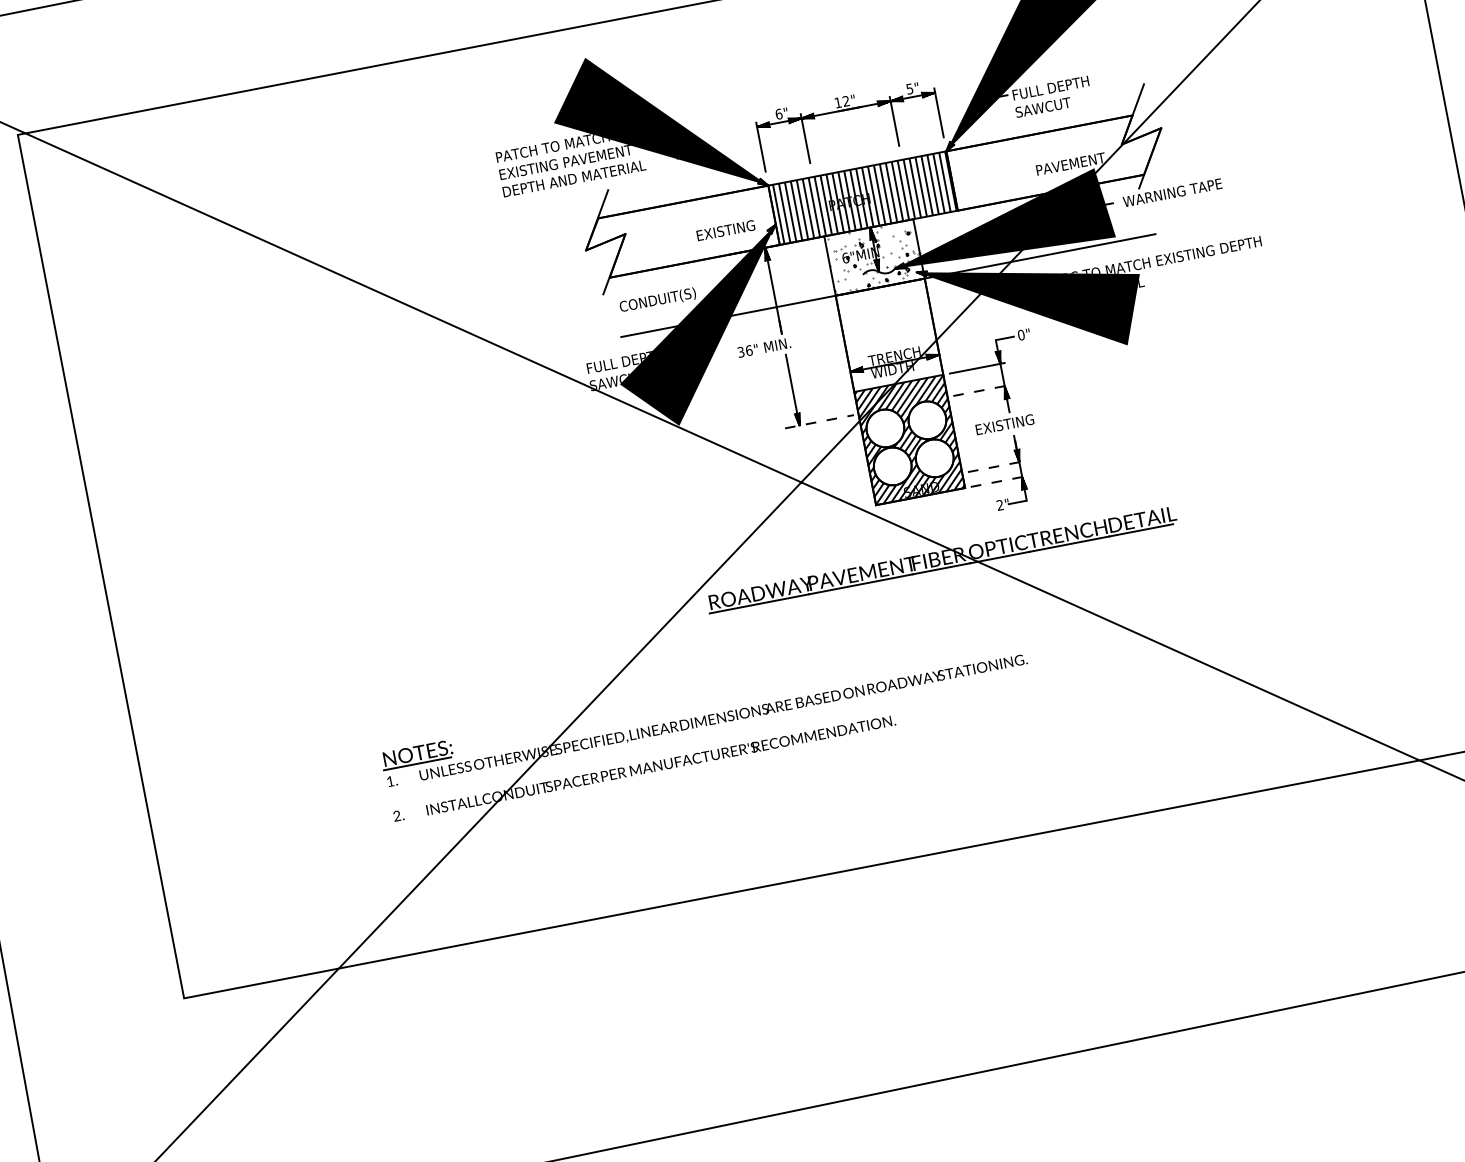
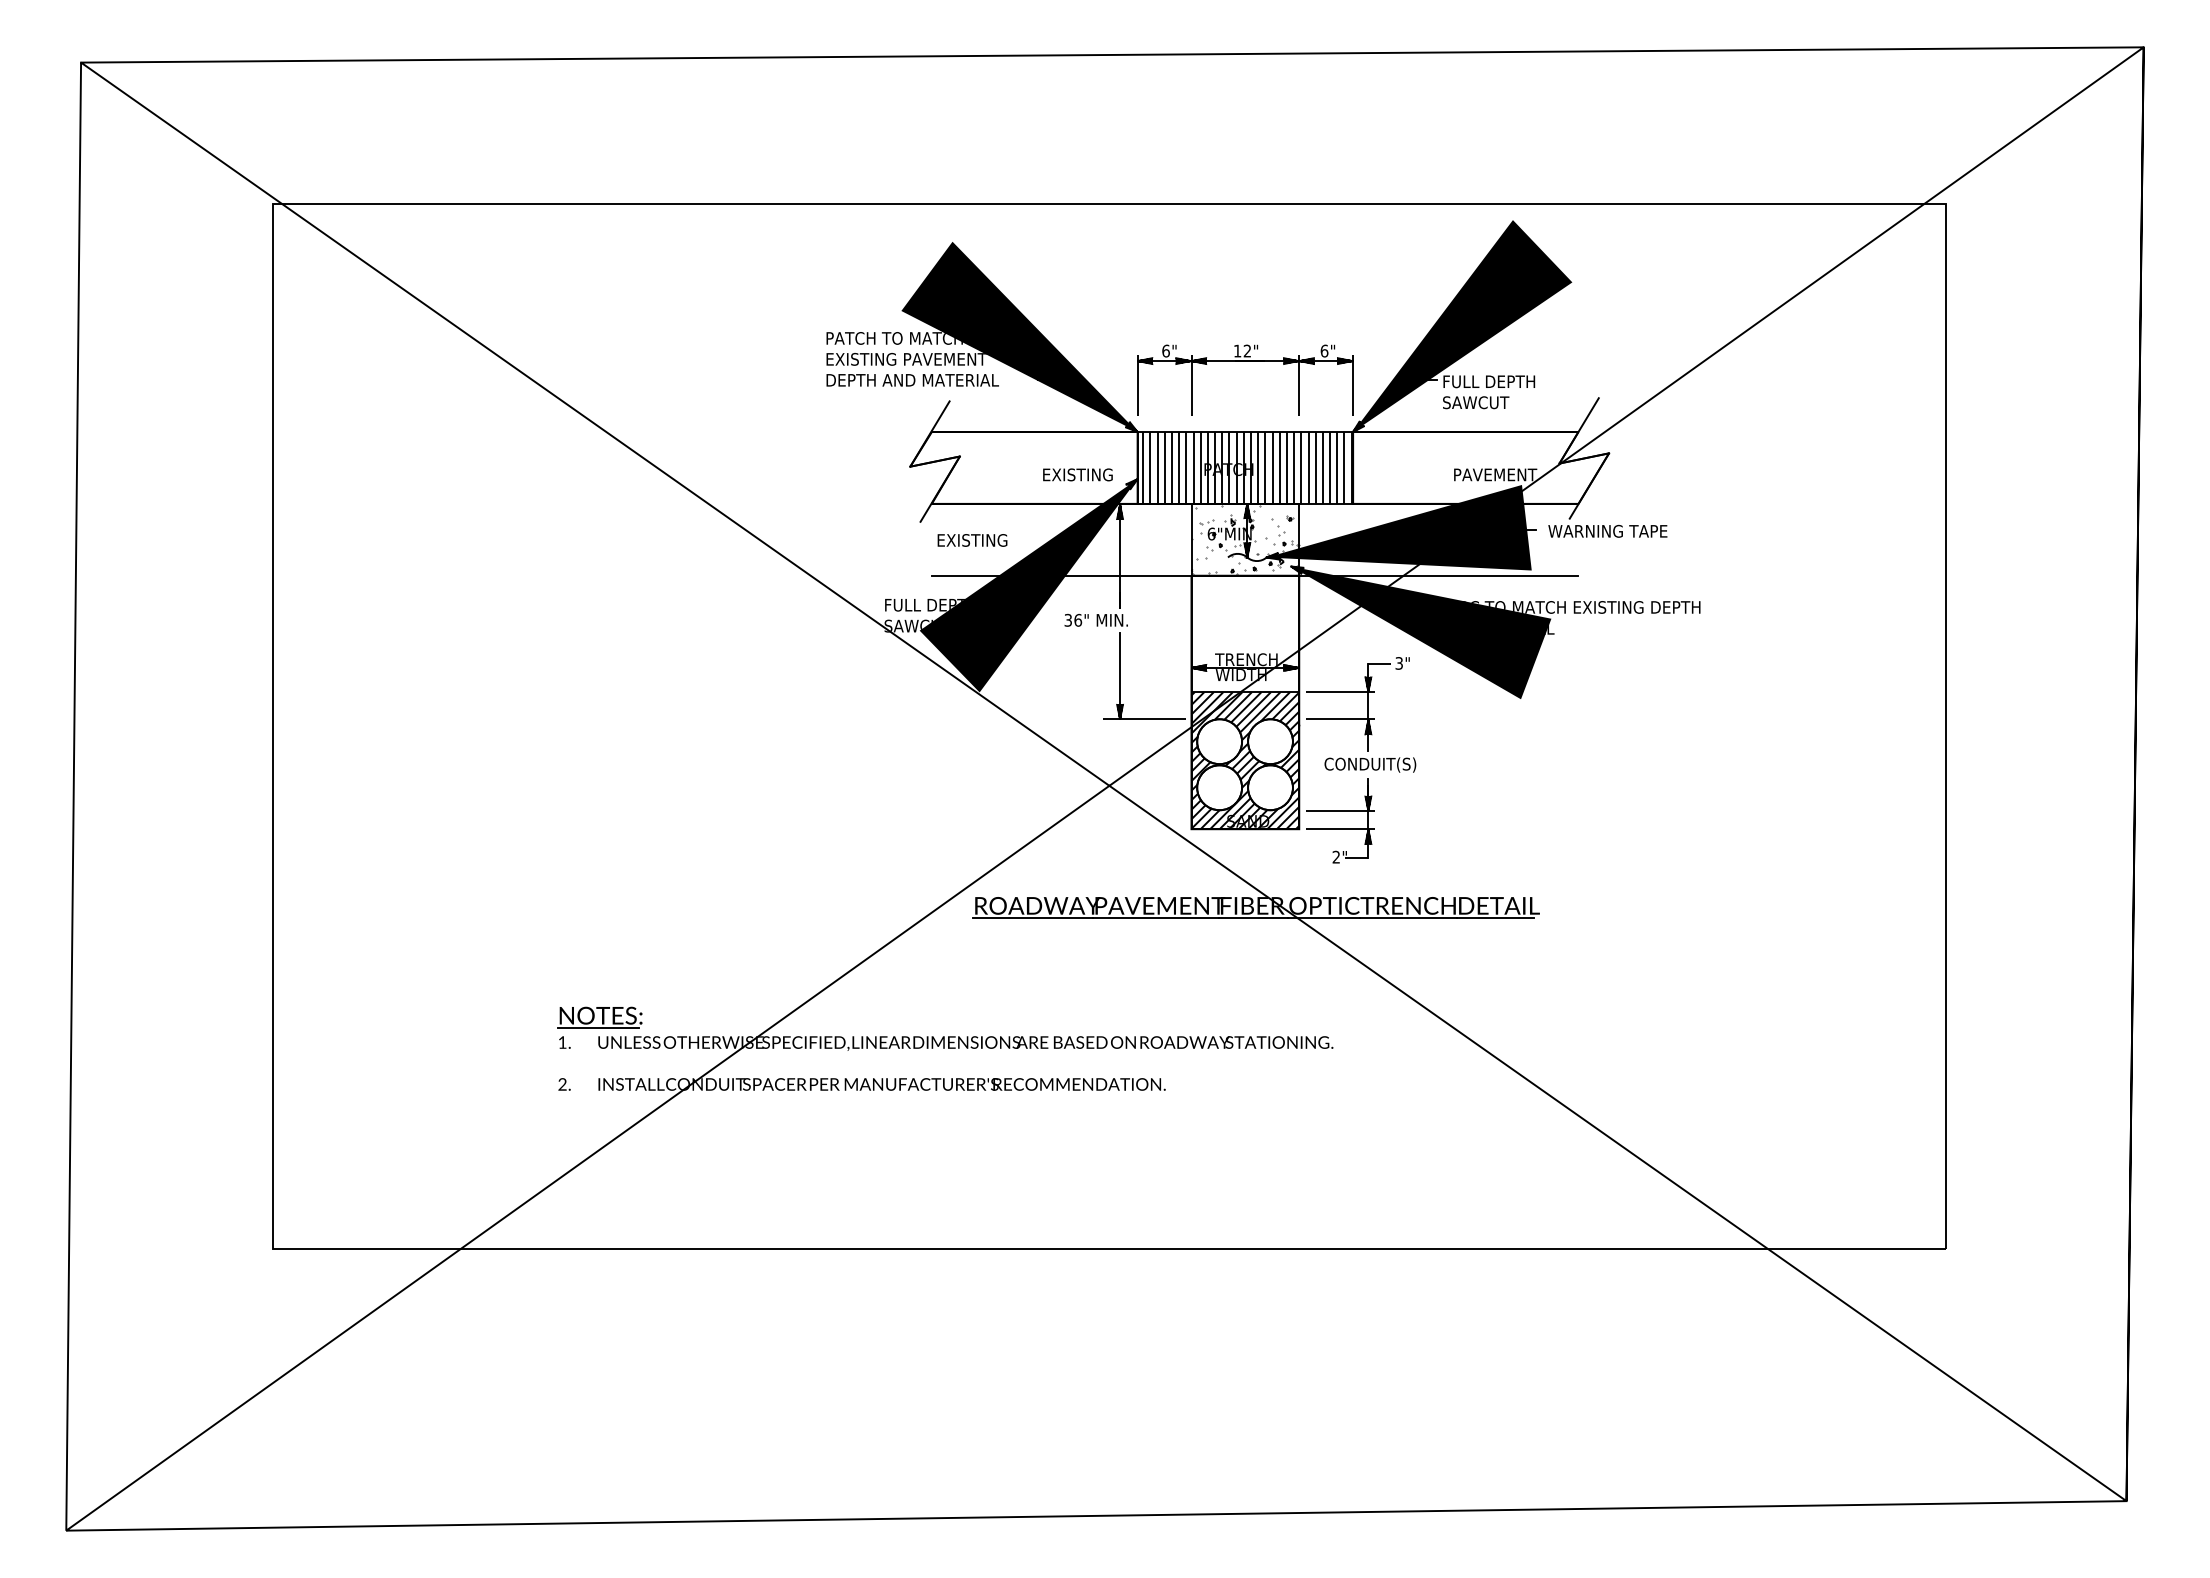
text: (909, 88) -> (1324, 350), 5" -> 6"
text: (657, 299) -> (982, 540), CONDUIT(S) -> EXISTING
text: (1021, 335) -> (1399, 663), 0" -> 3"
line: (981, 390) -> (1340, 719), dashed -> solid
line: (819, 422) -> (1144, 719), dashed -> solid
text: (1013, 423) -> (1370, 764), EXISTING -> CONDUIT(S)
line: (996, 466) -> (1340, 811), dashed -> solid
line: (999, 481) -> (1340, 829), dashed -> solid

